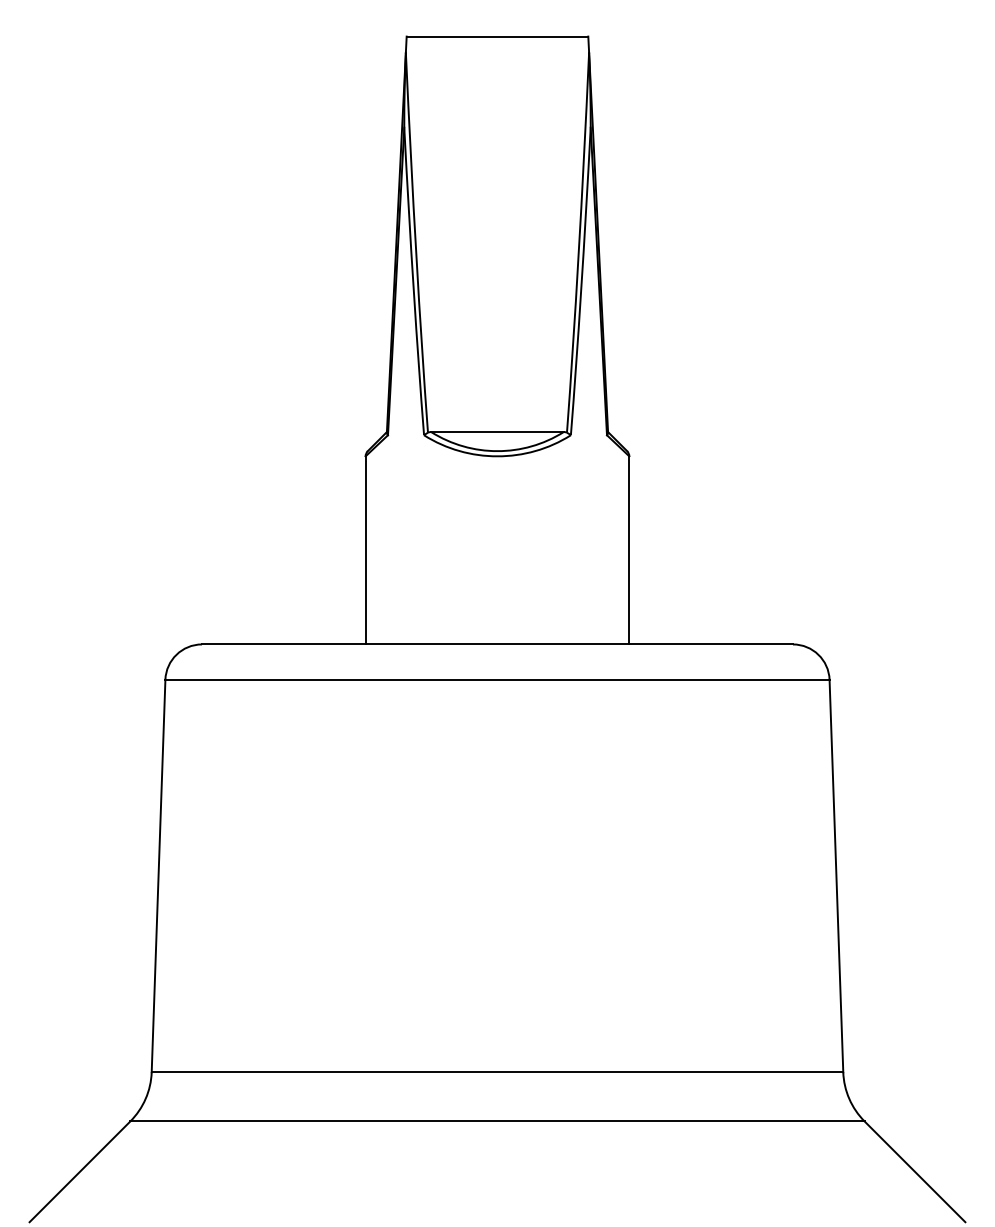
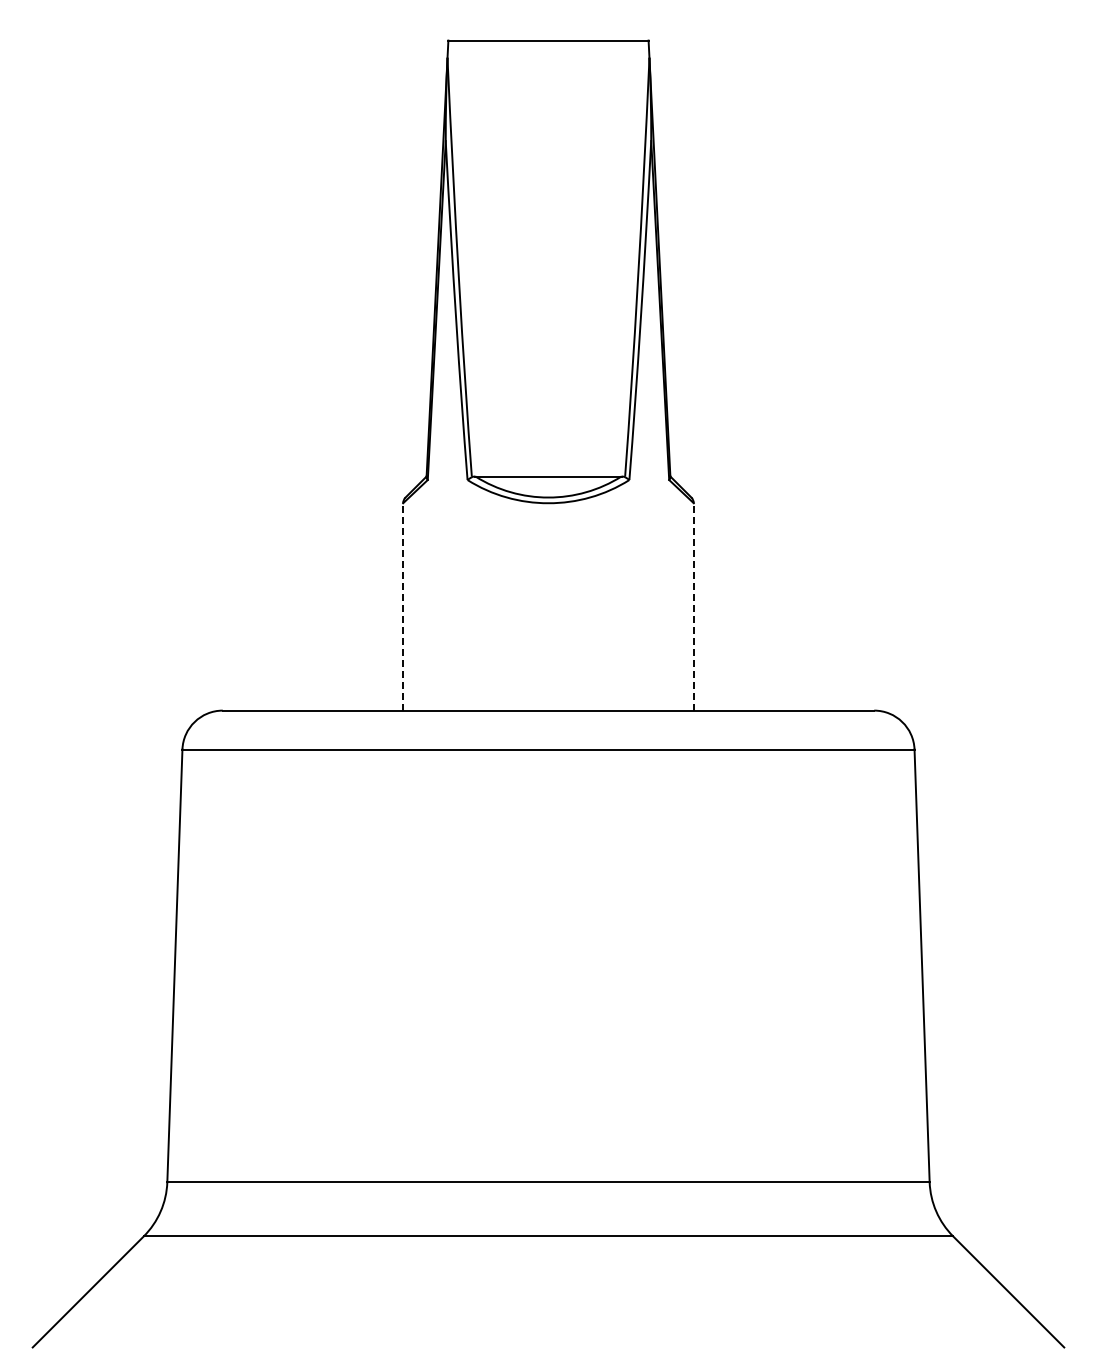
line: (365, 549) -> (403, 606), solid -> dashed
line: (629, 549) -> (693, 606), solid -> dashed

